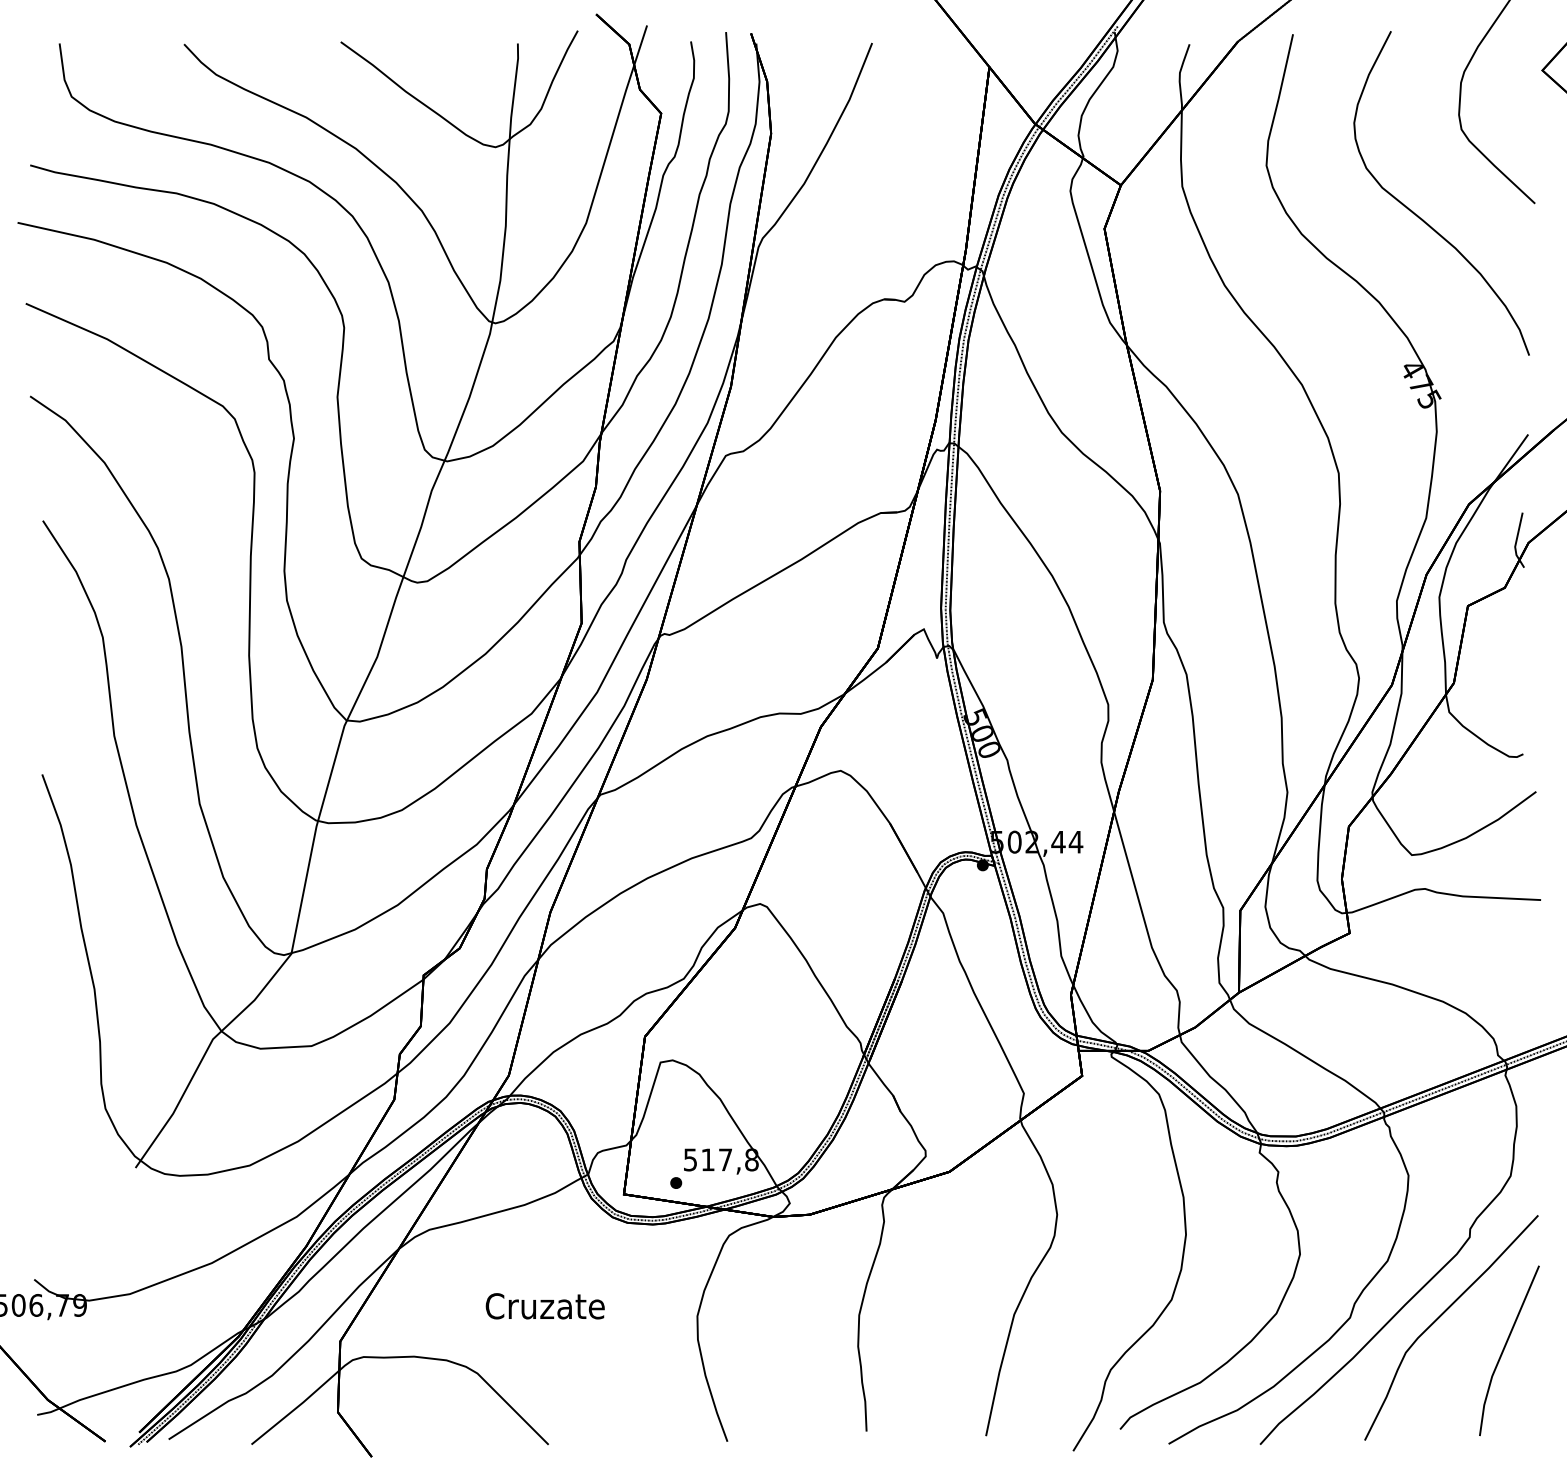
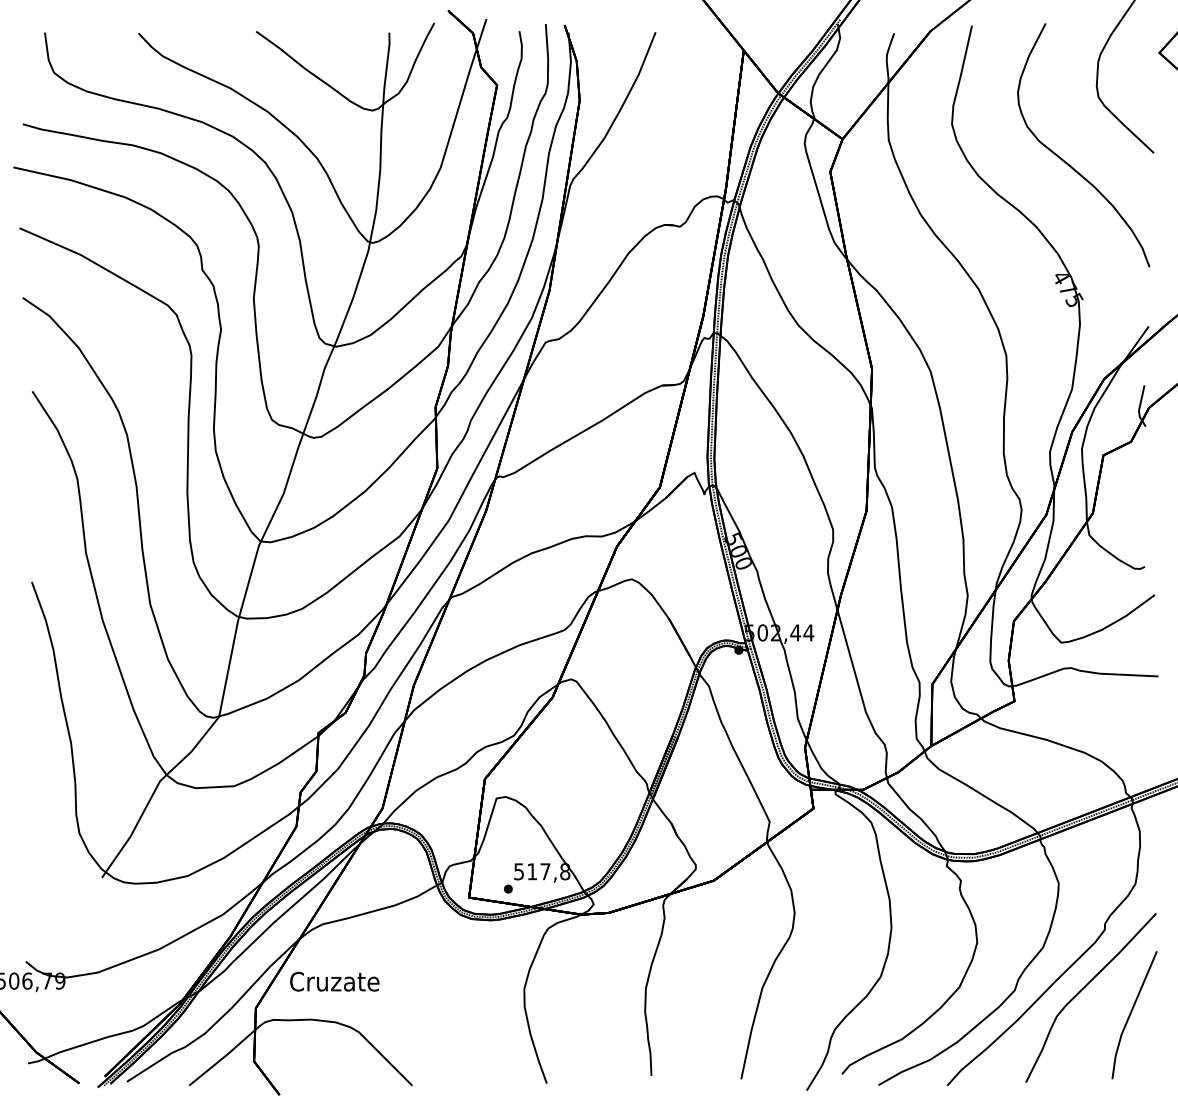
text: (544, 1306) -> (334, 981), moved

